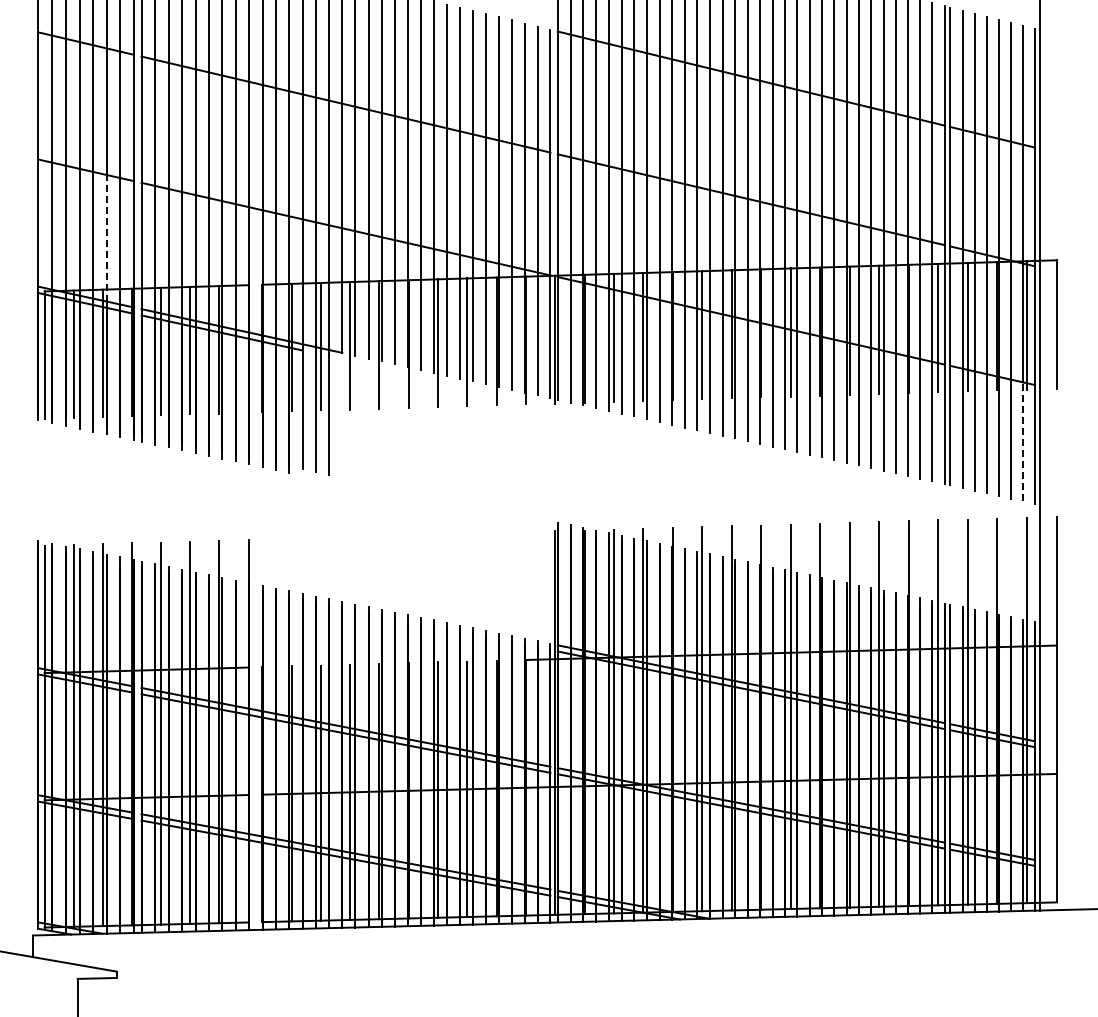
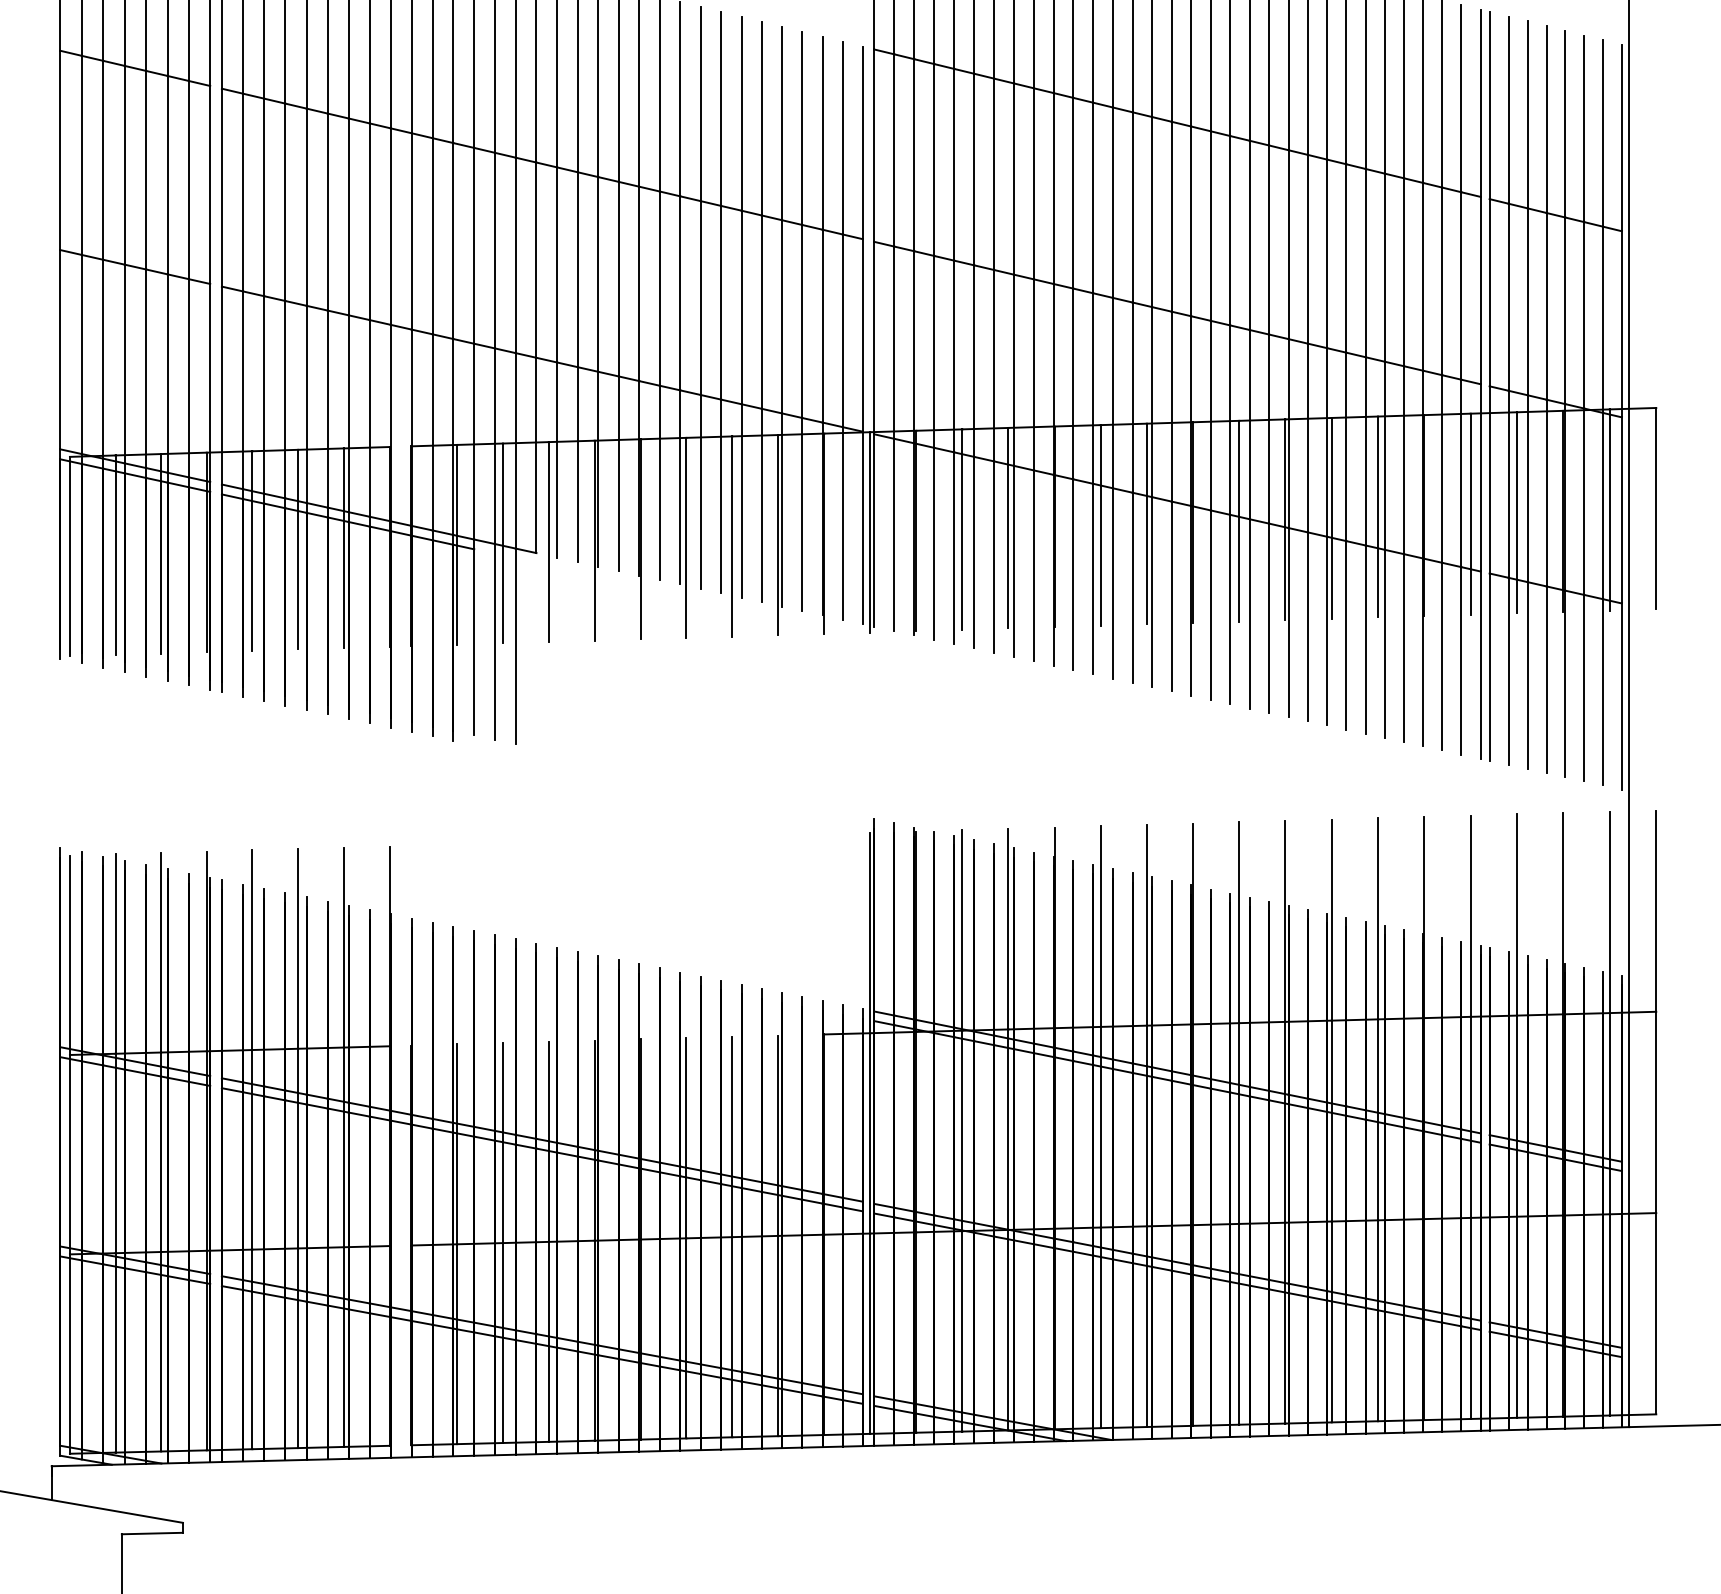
line: (106, 237) -> (166, 372), dashed -> solid
line: (1022, 441) -> (1602, 691), dashed -> solid

